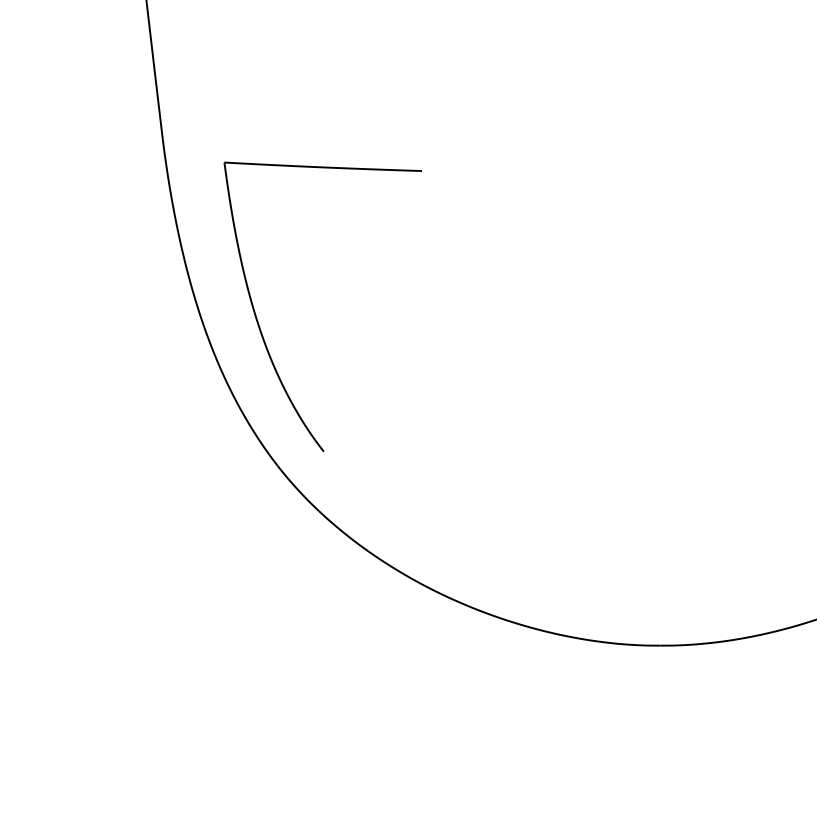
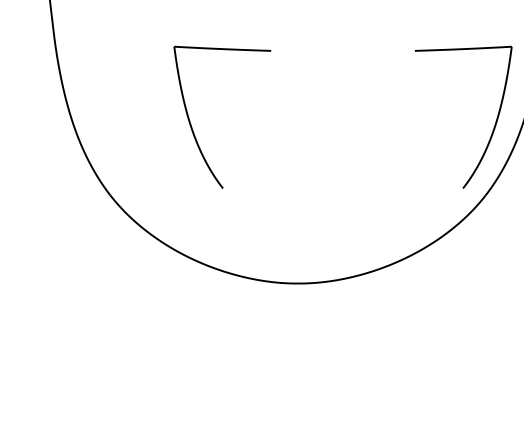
part: (261, 327) -> (192, 127), moved

